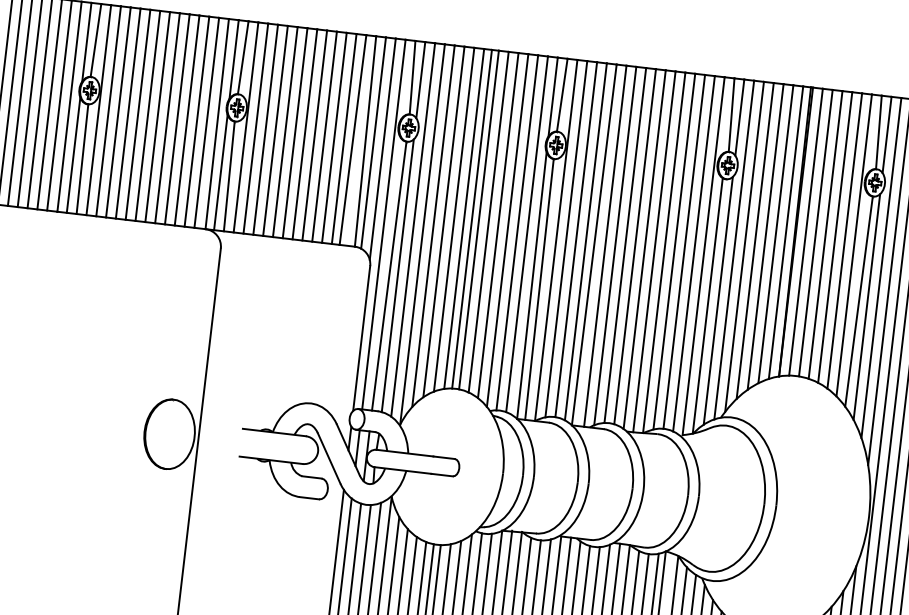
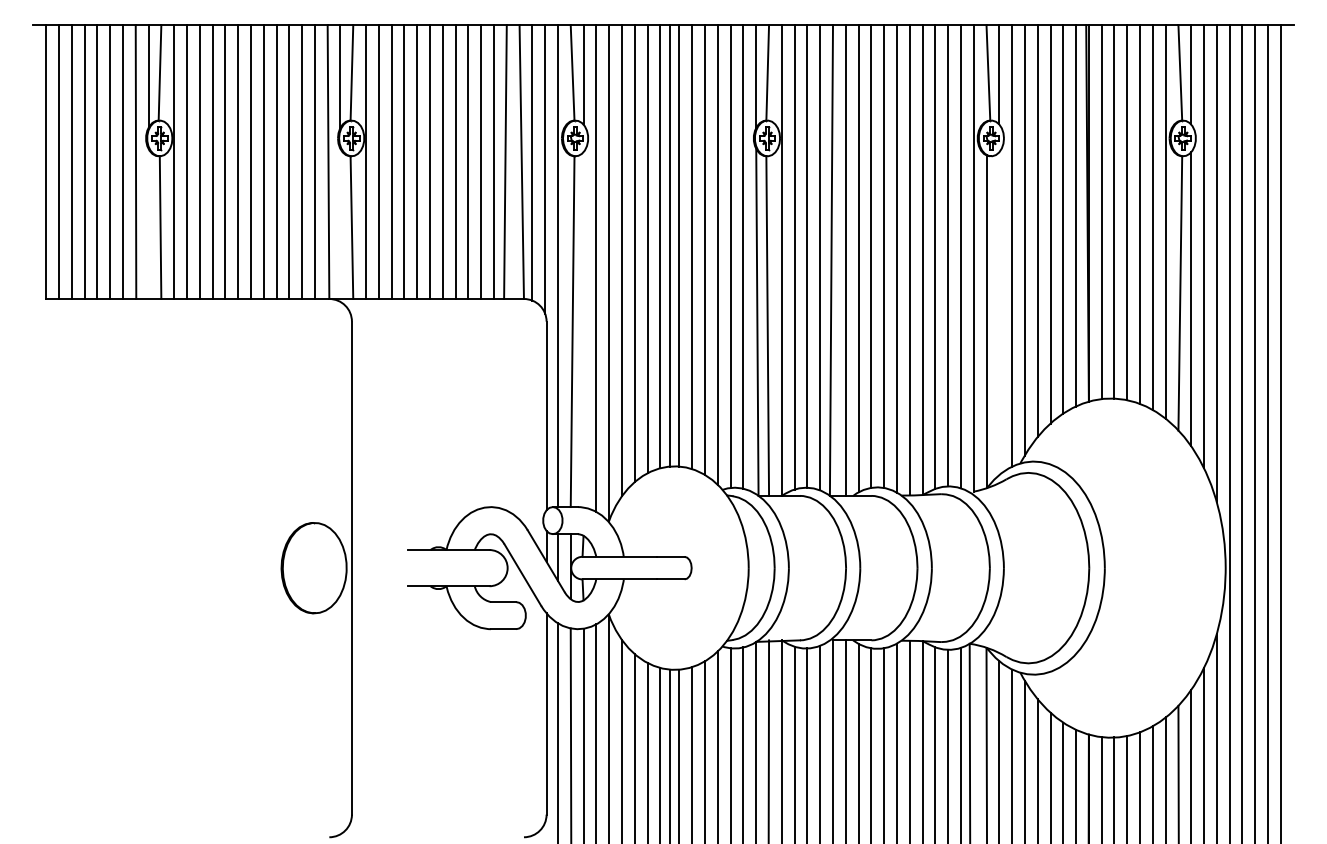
line: (73, 155) -> (148, 224), removed
line: (220, 173) -> (340, 224), removed
line: (397, 275) -> (583, 329), removed
line: (718, 300) -> (999, 313), removed

